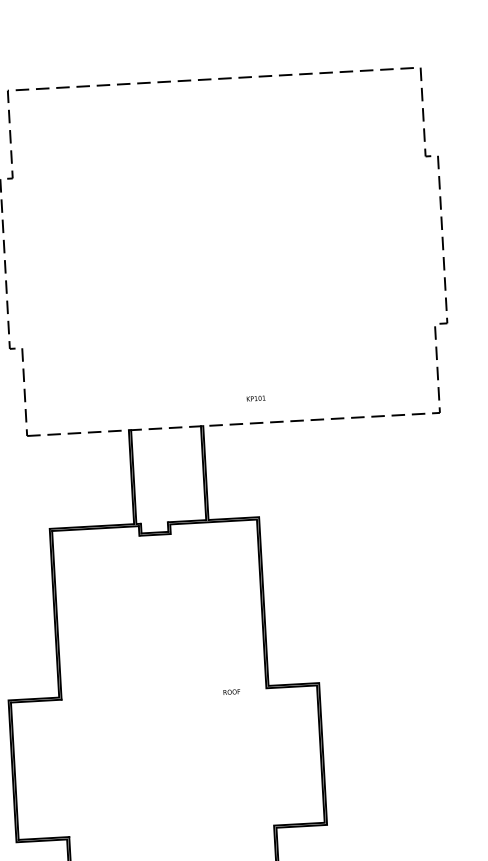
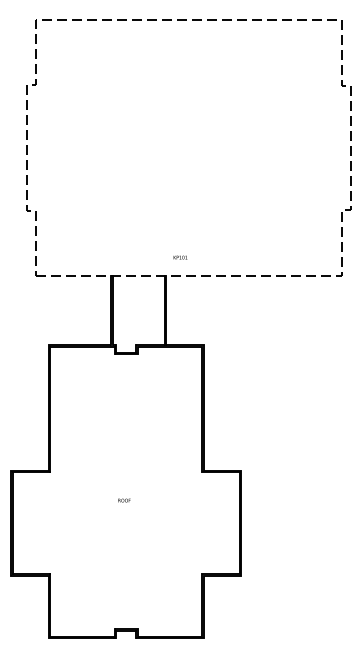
text: (256, 398) -> (180, 257), moved
text: (231, 691) -> (124, 500), moved

